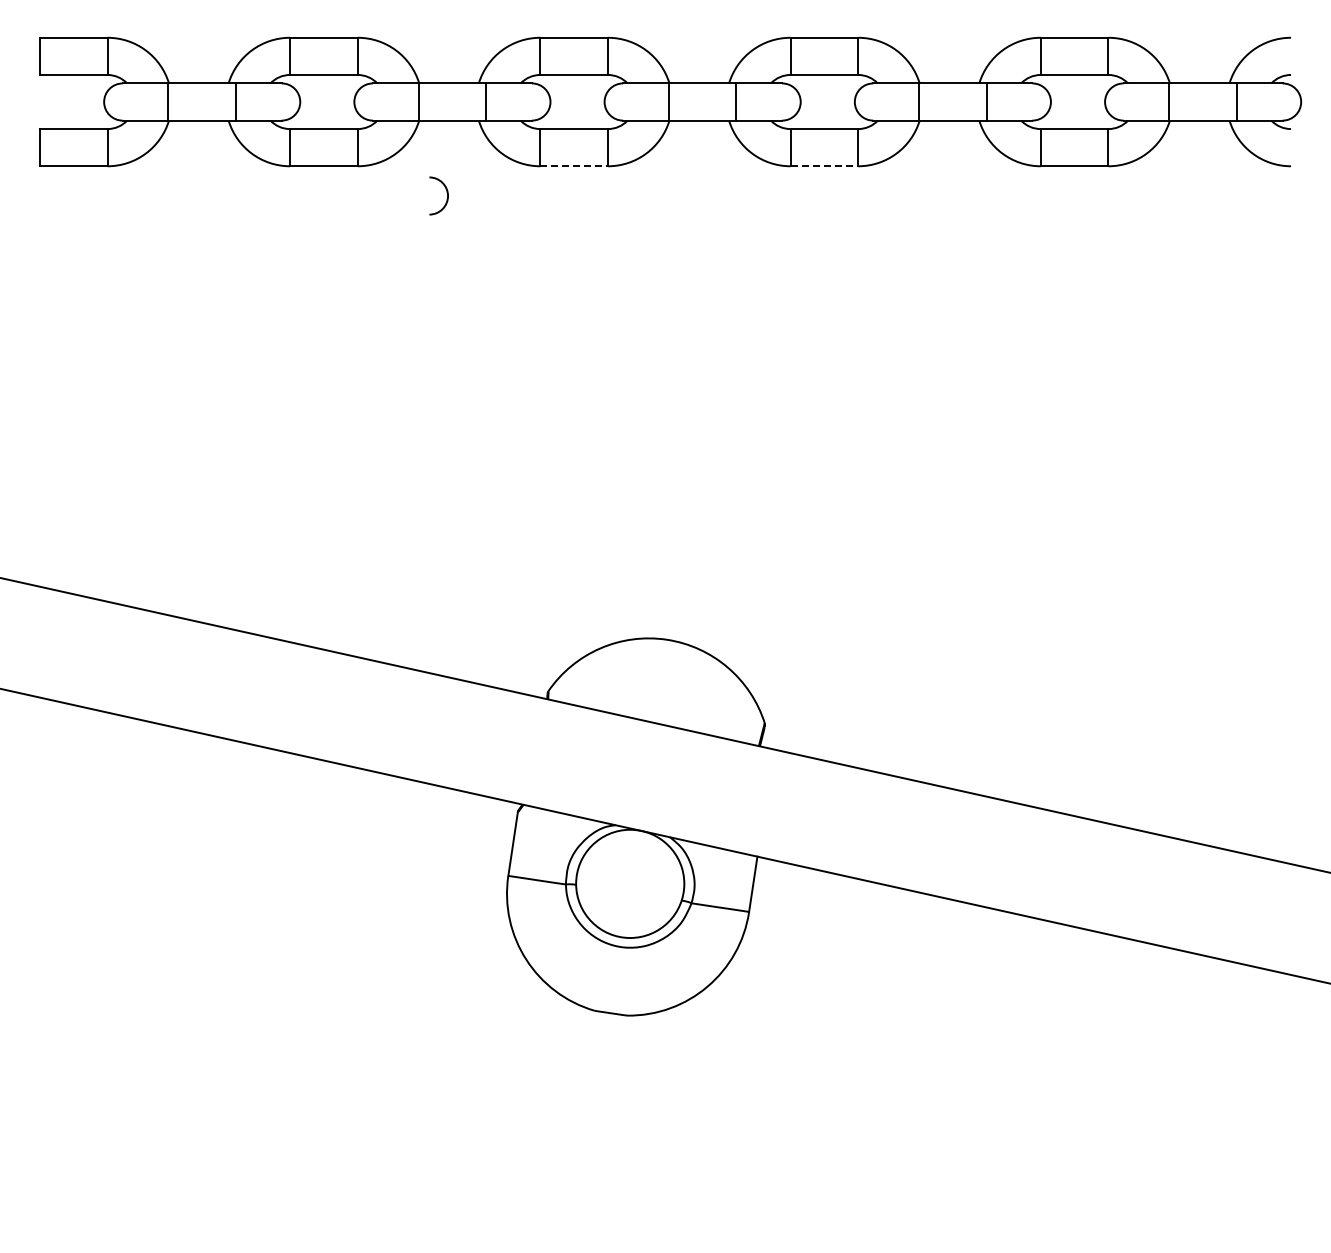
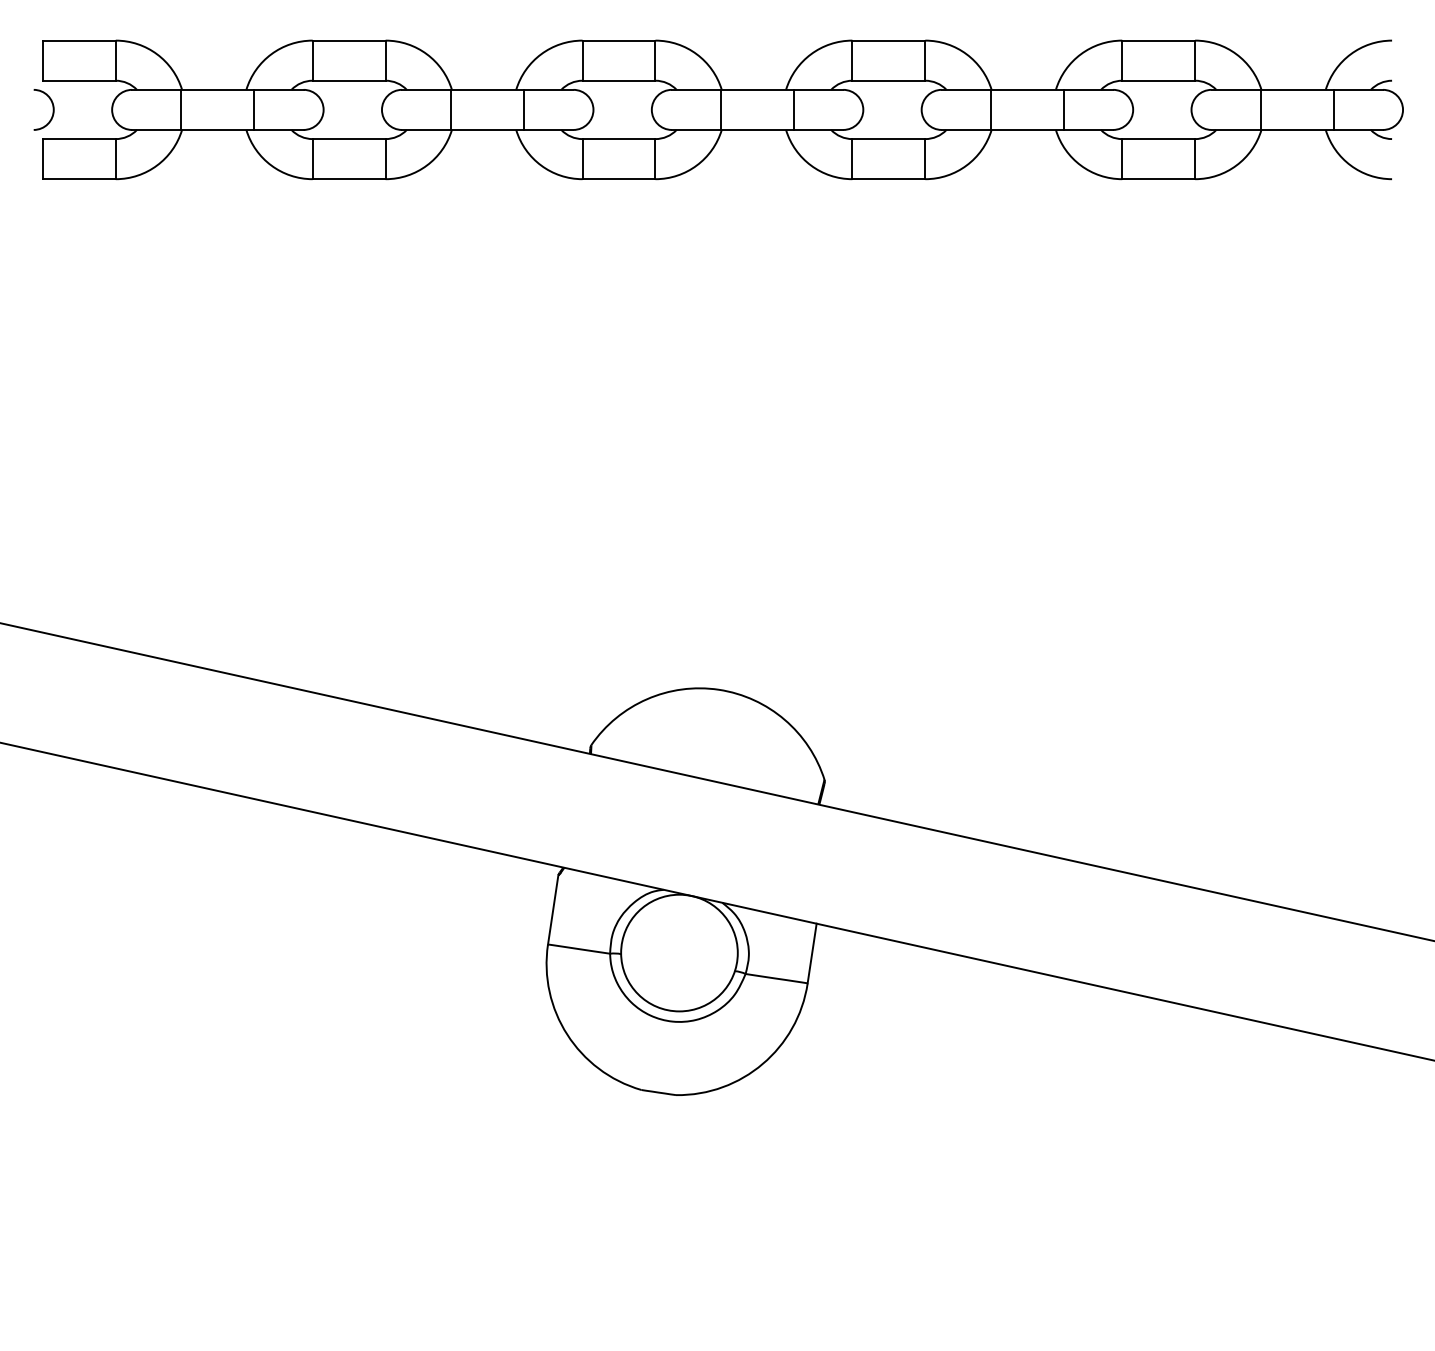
line: (574, 166) -> (619, 179), dashed -> solid
line: (824, 166) -> (888, 179), dashed -> solid
arc: (446, 193) -> (52, 107), moved

